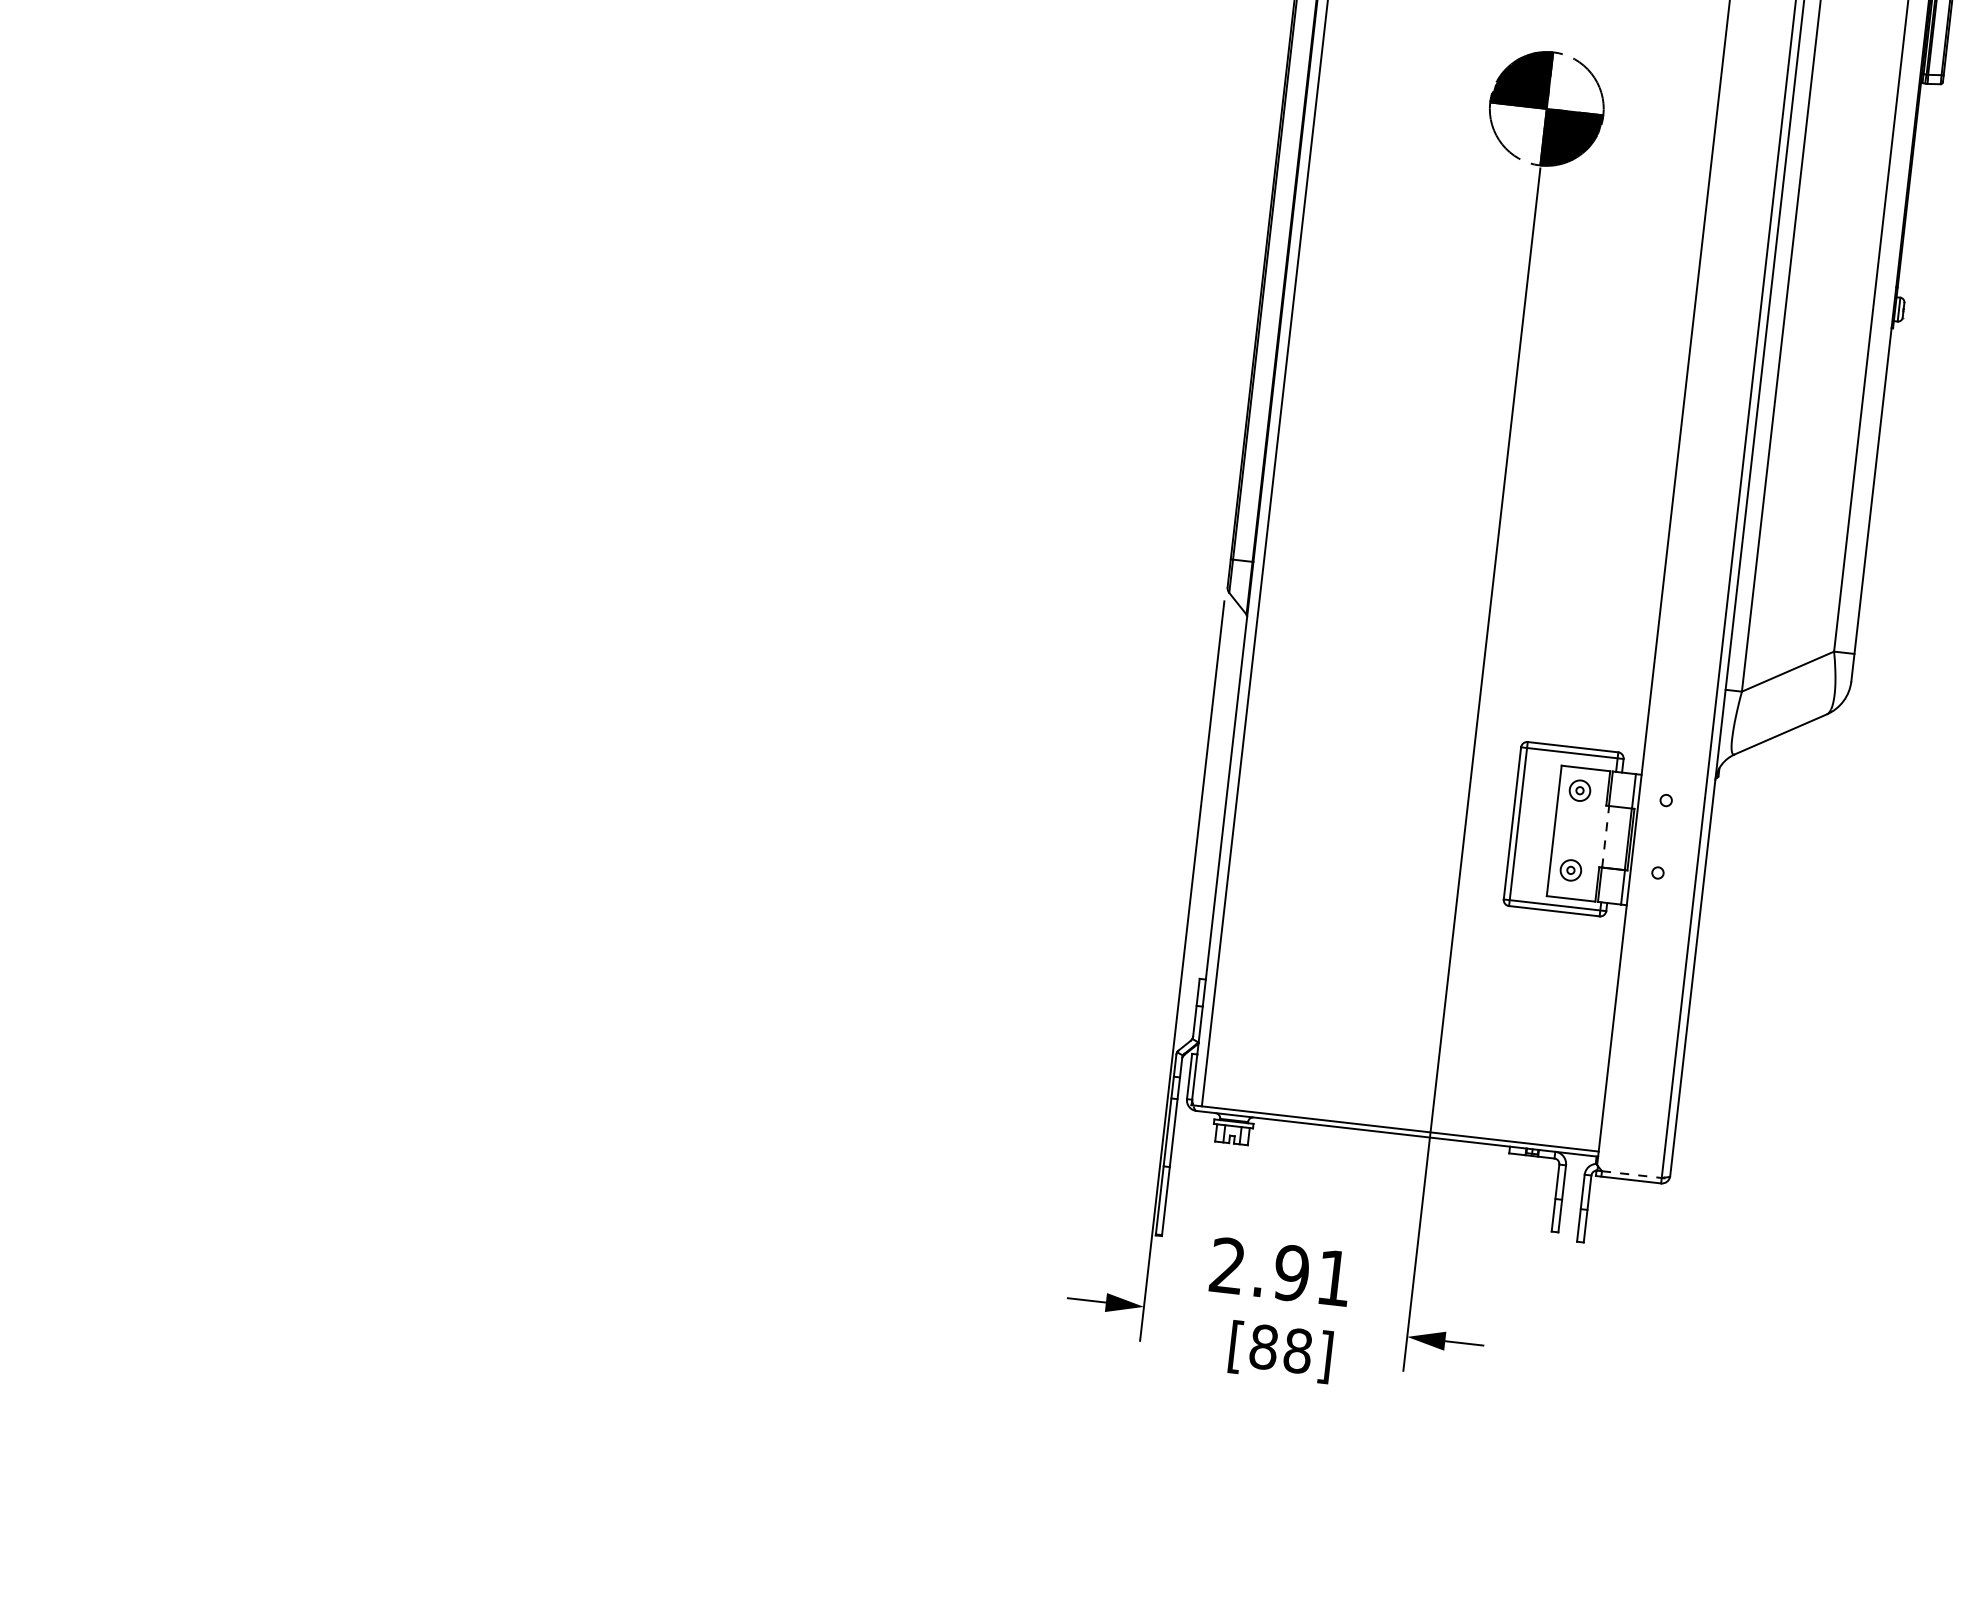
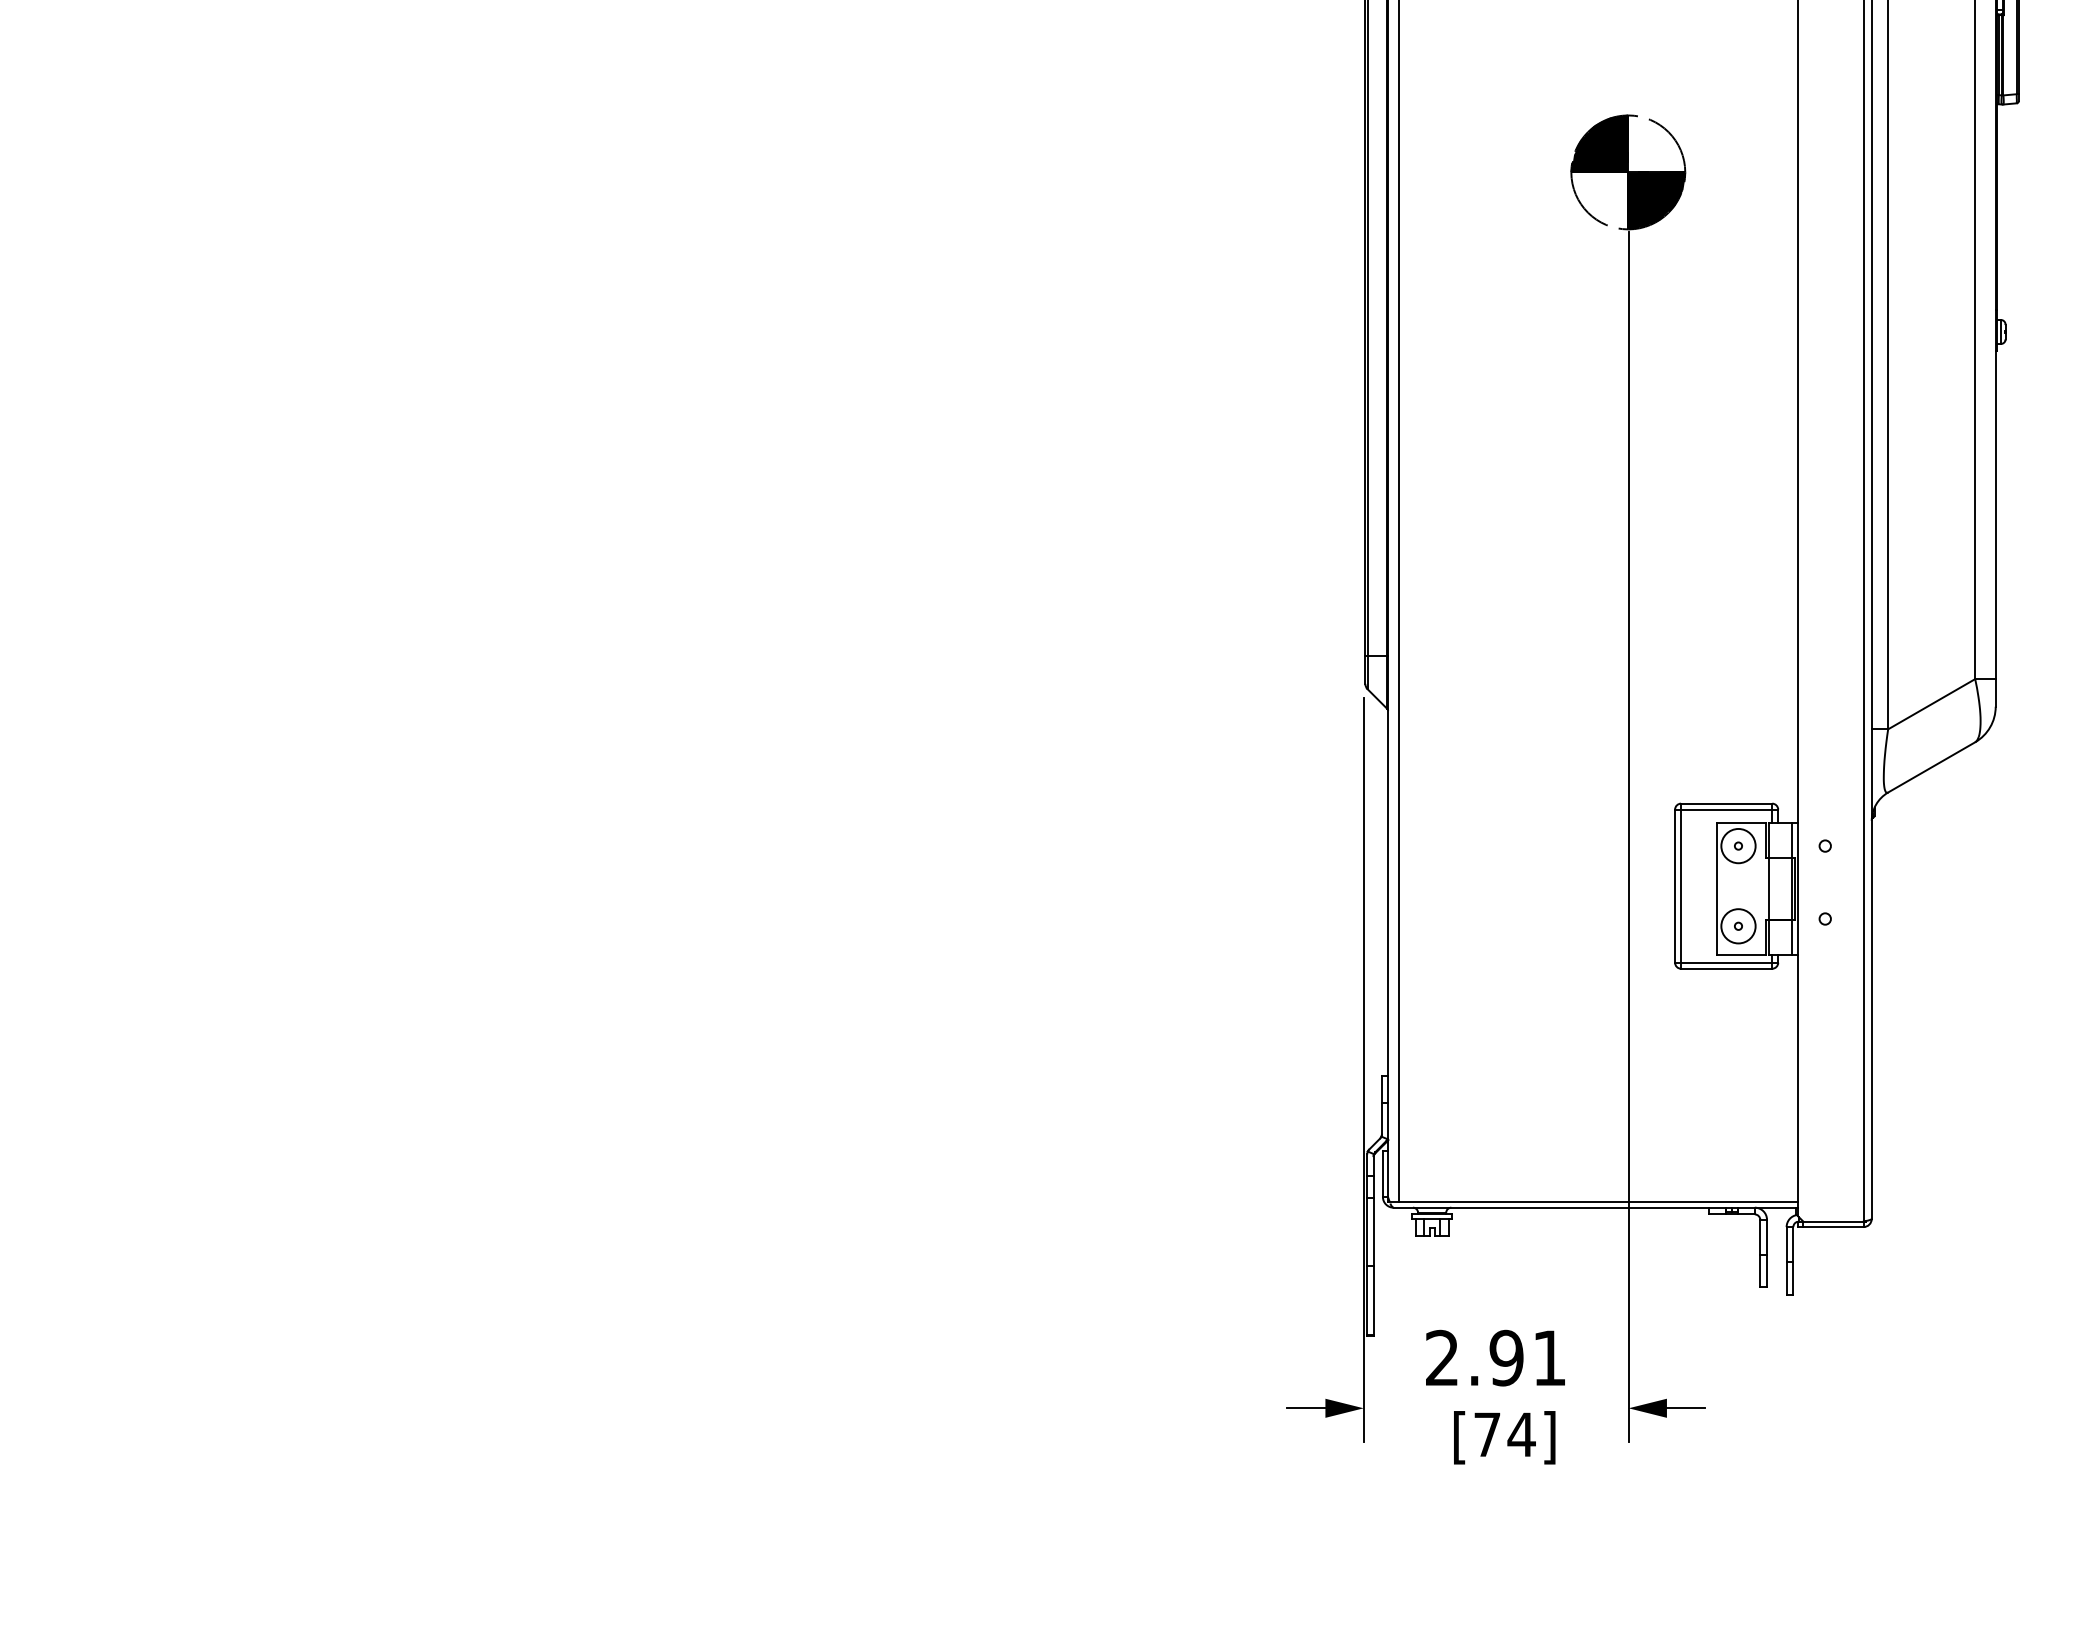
circle: (1580, 790) -> (1738, 845), size x1.67
line: (1606, 836) -> (1769, 888), dashed -> solid
circle: (1570, 870) -> (1738, 926), size x1.67
line: (1633, 1174) -> (1835, 1221), dashed -> solid
text: (1280, 1348) -> (1504, 1434), [88] -> [74]

